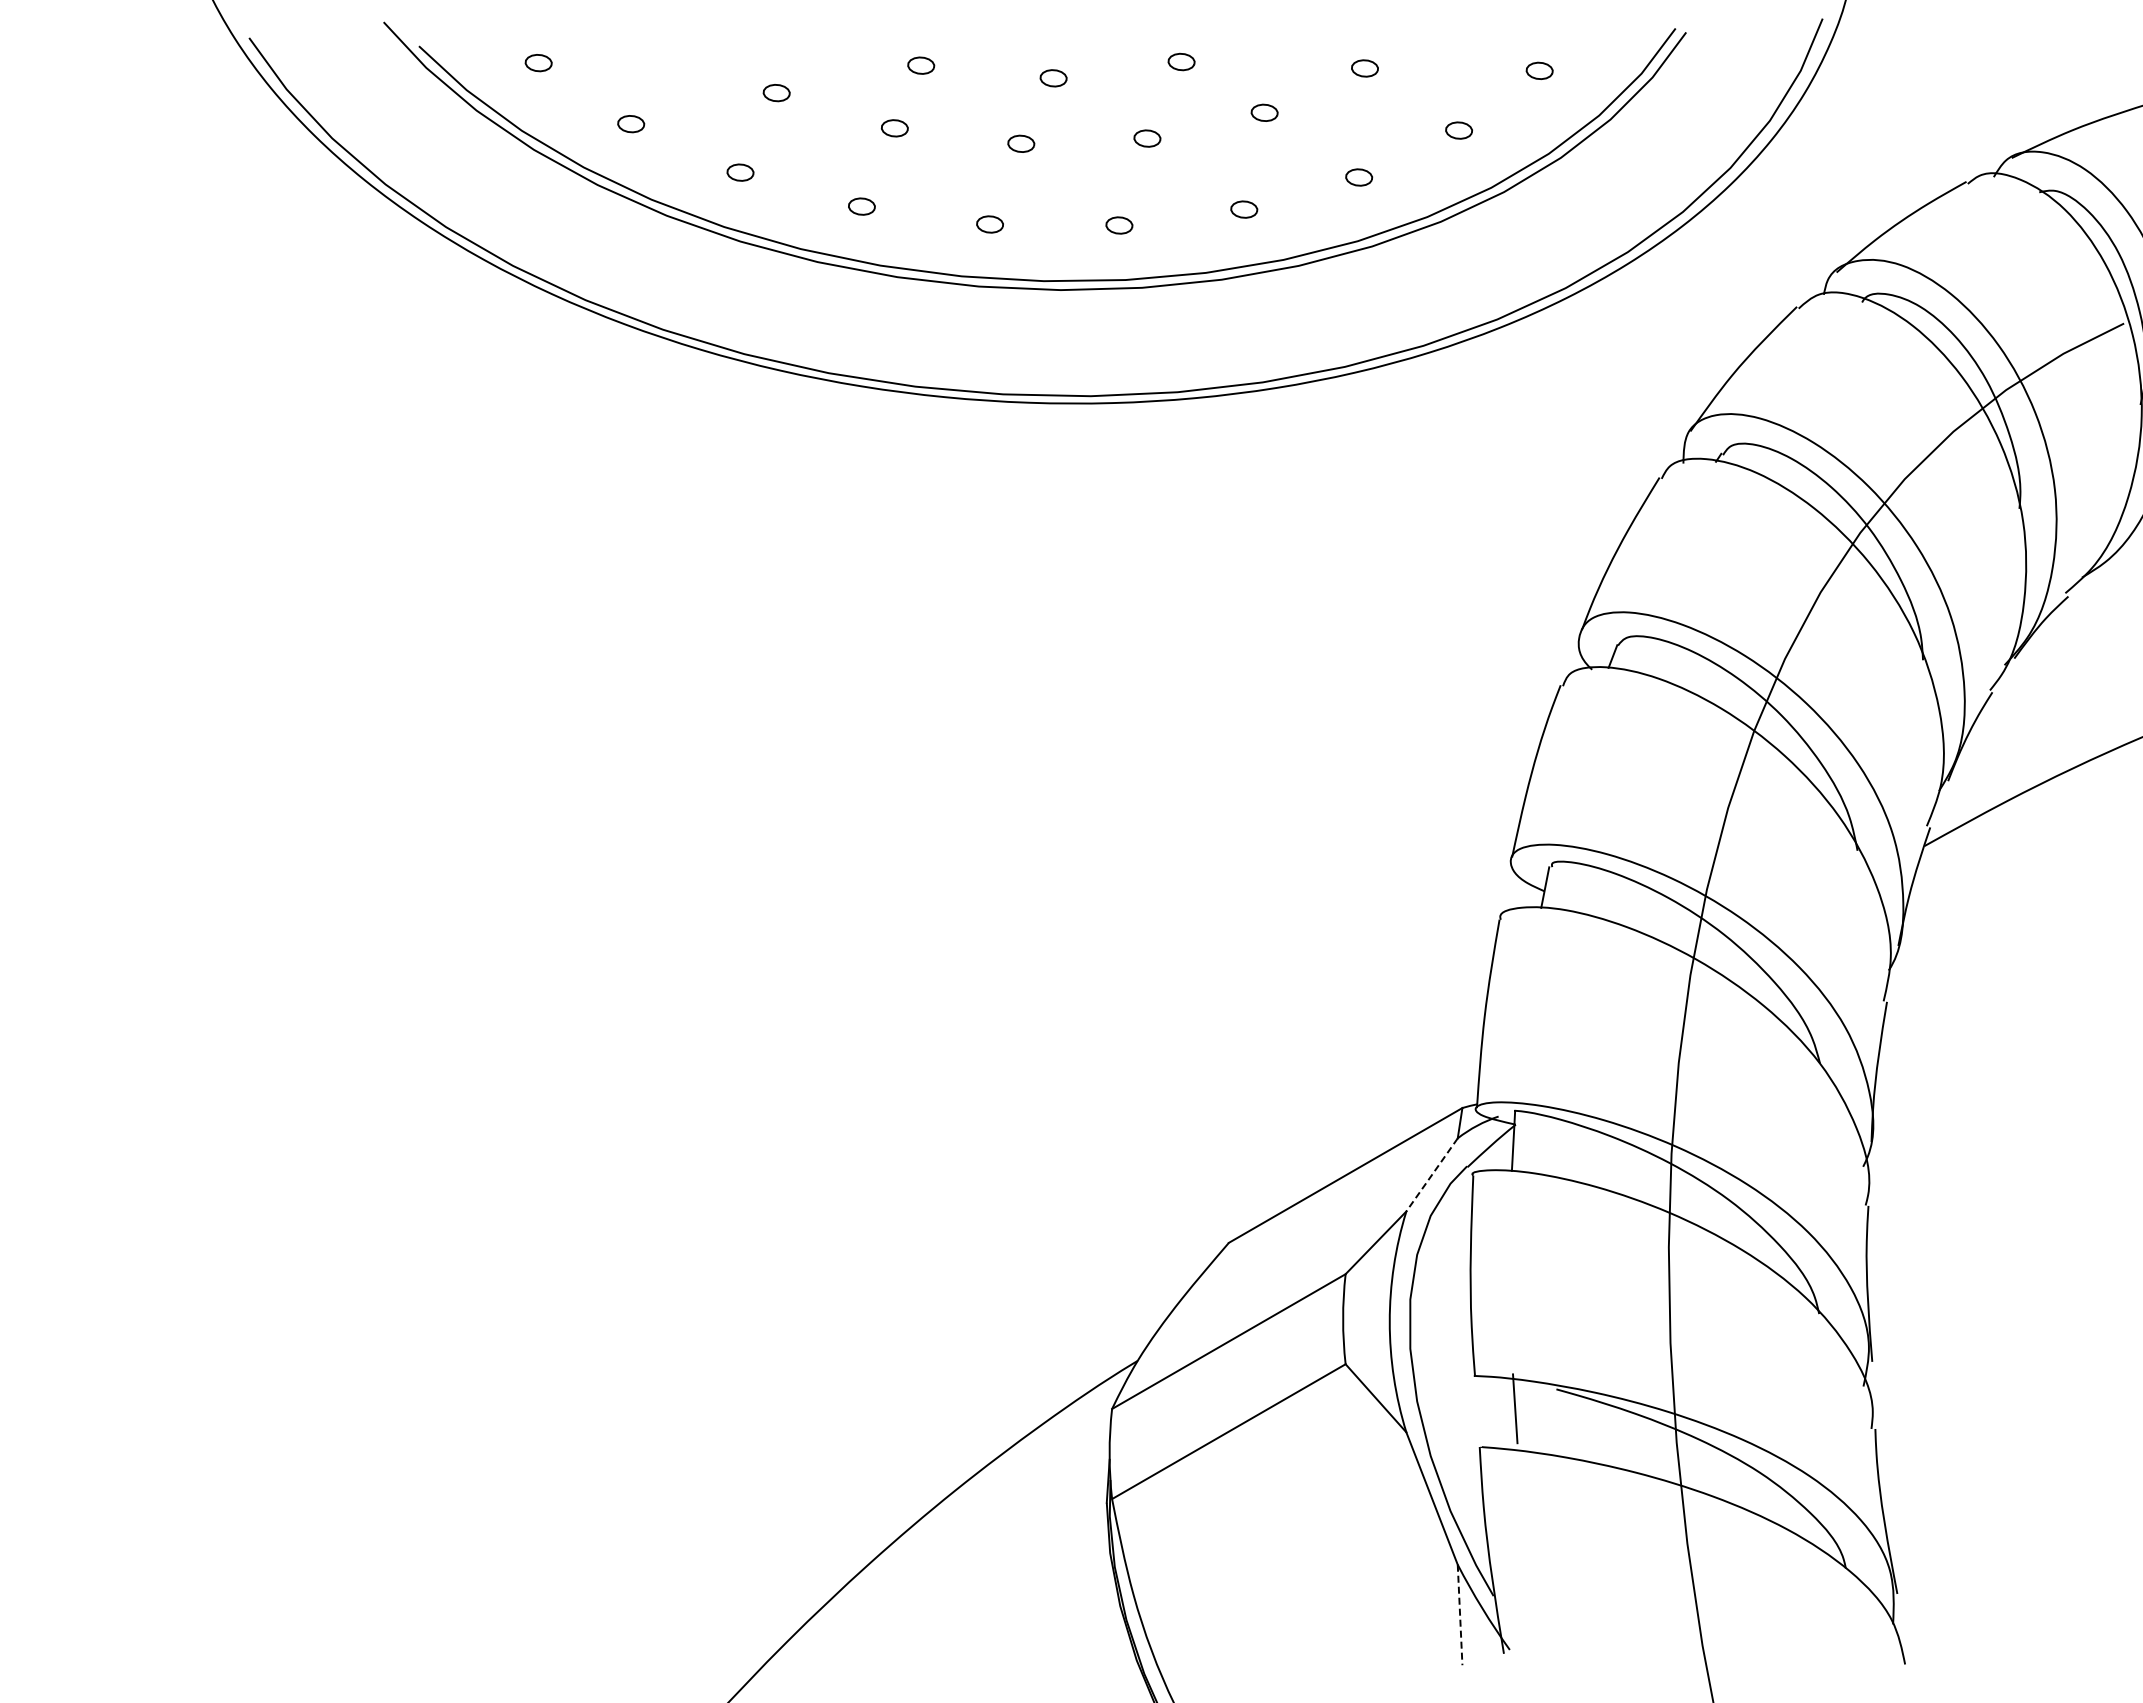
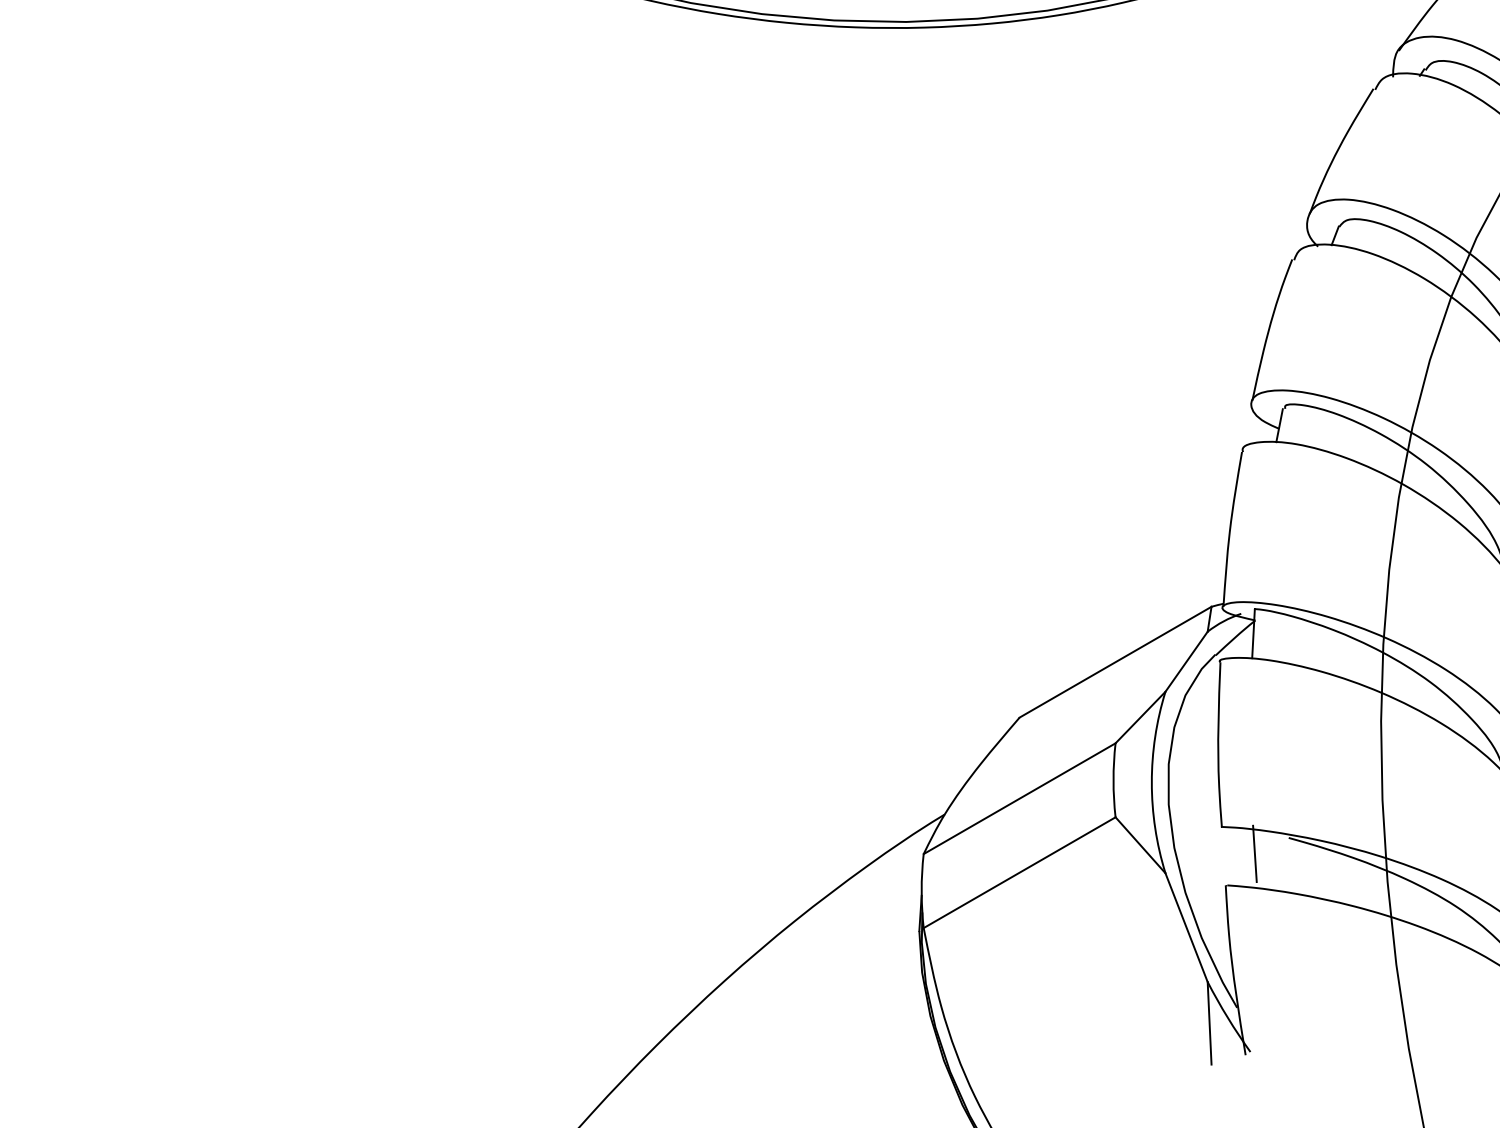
line: (1432, 1174) -> (1186, 661), dashed -> solid
line: (1460, 1615) -> (1209, 1023), dashed -> solid

